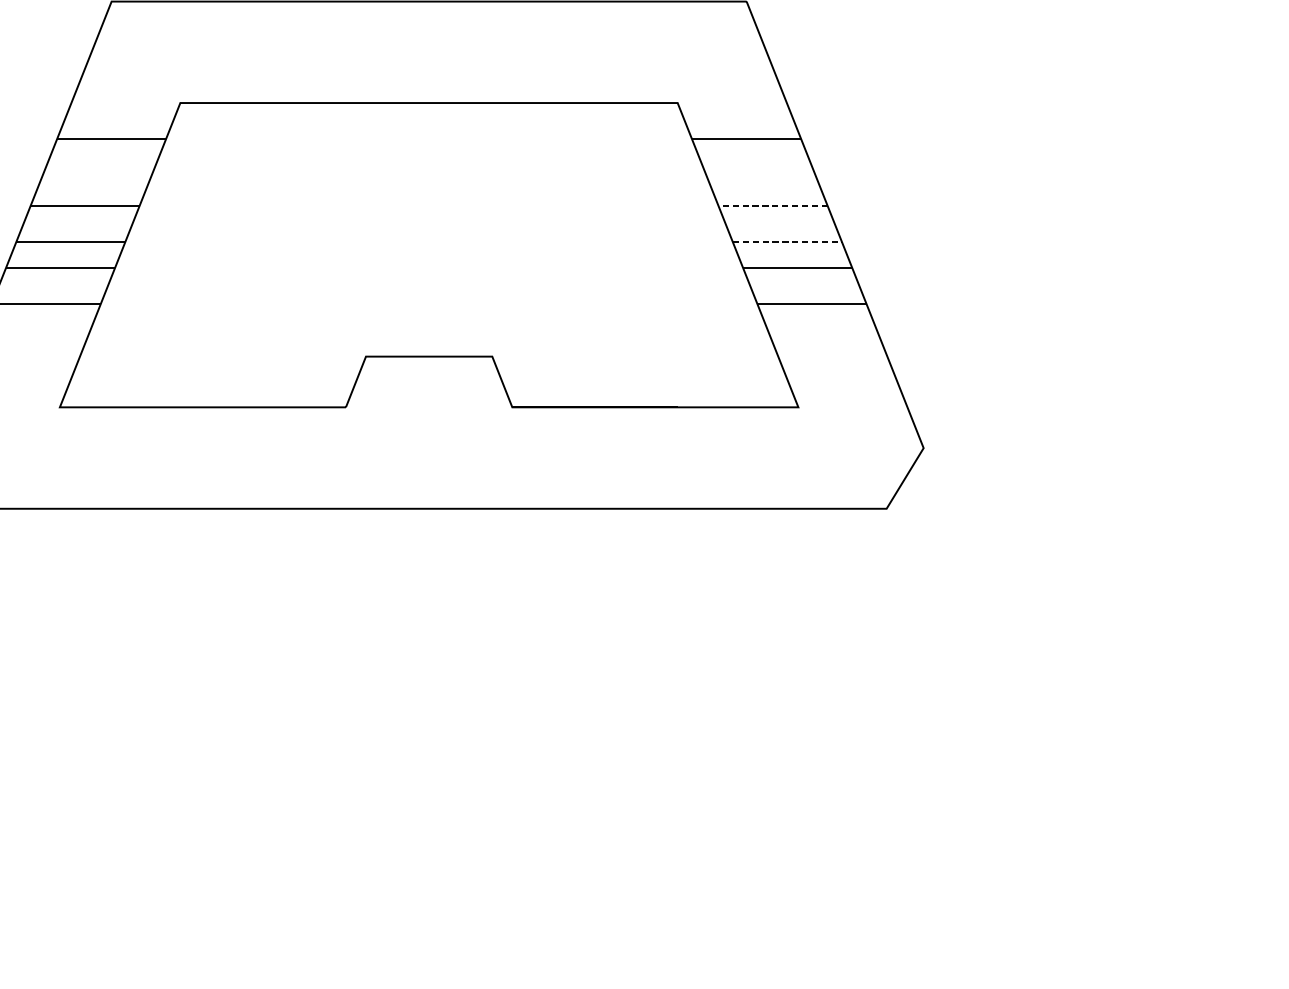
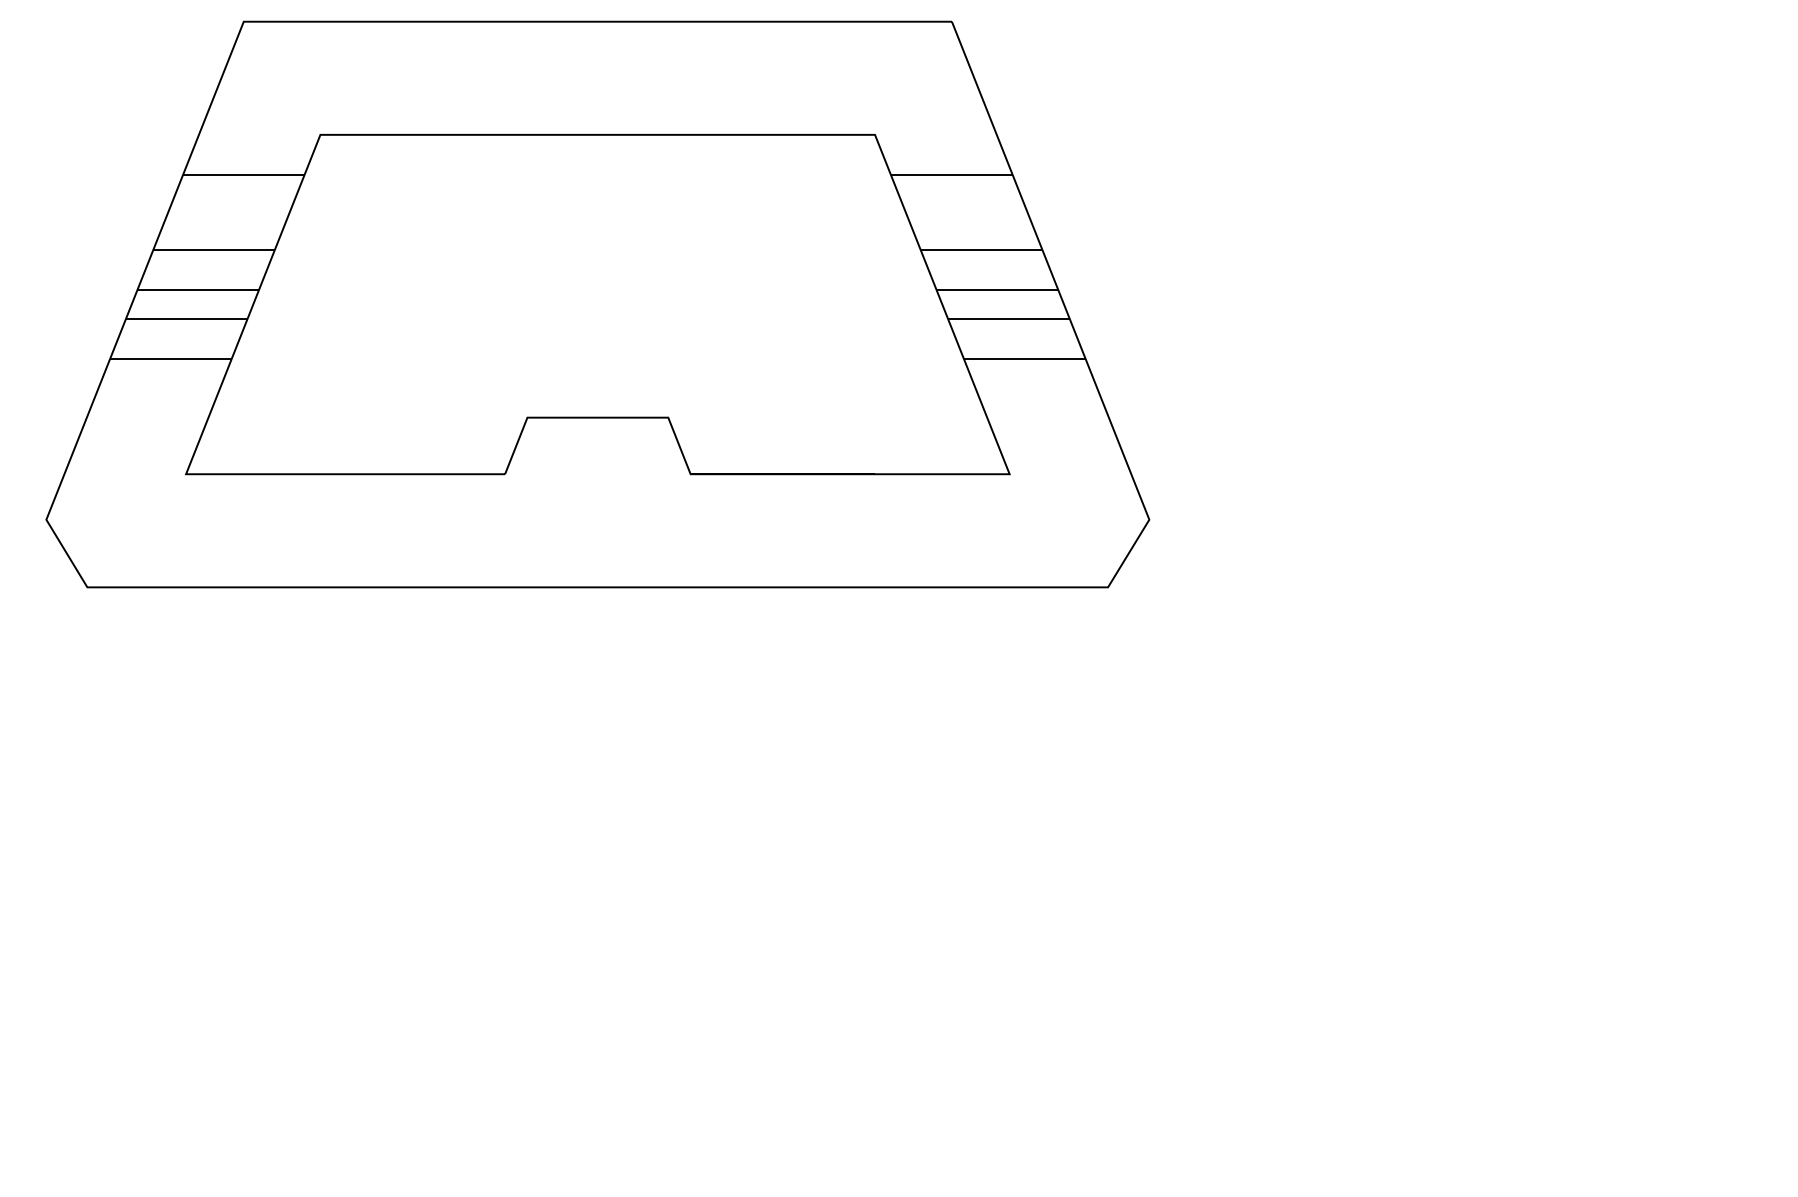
line: (773, 206) -> (981, 250), dashed -> solid
line: (787, 242) -> (997, 290), dashed -> solid

